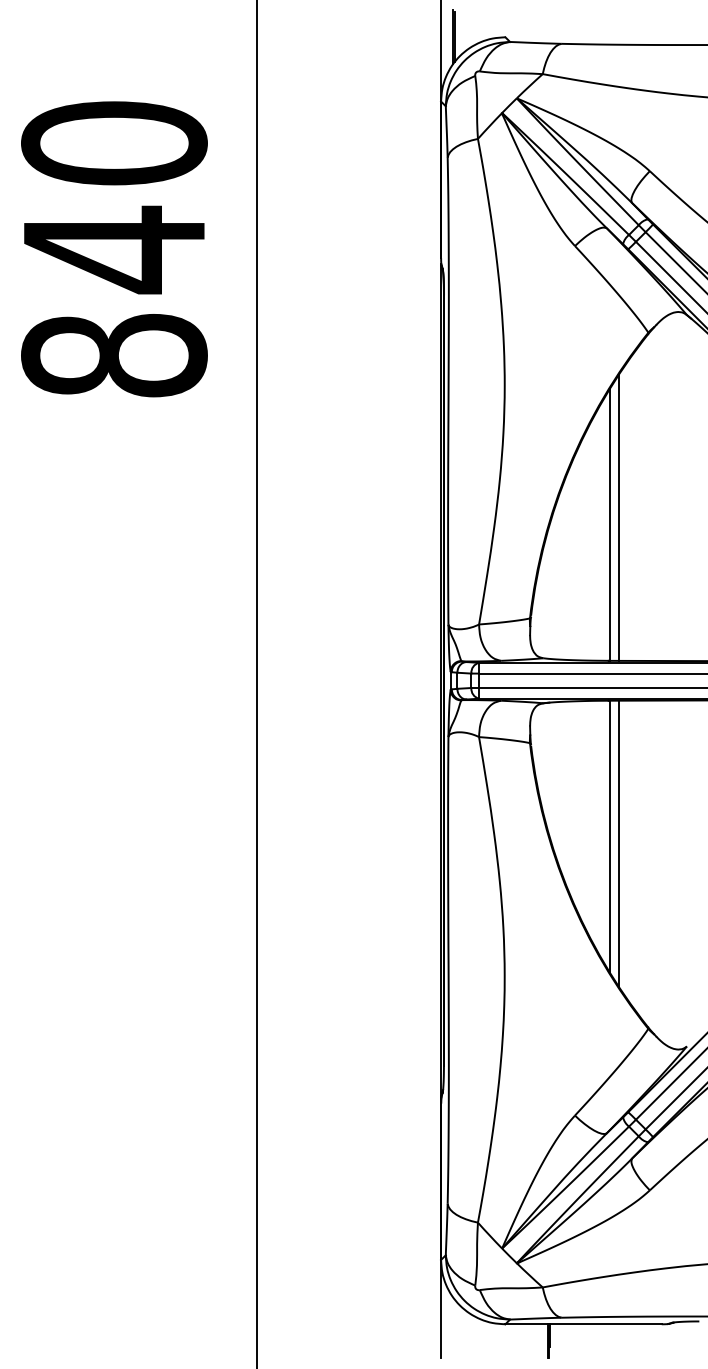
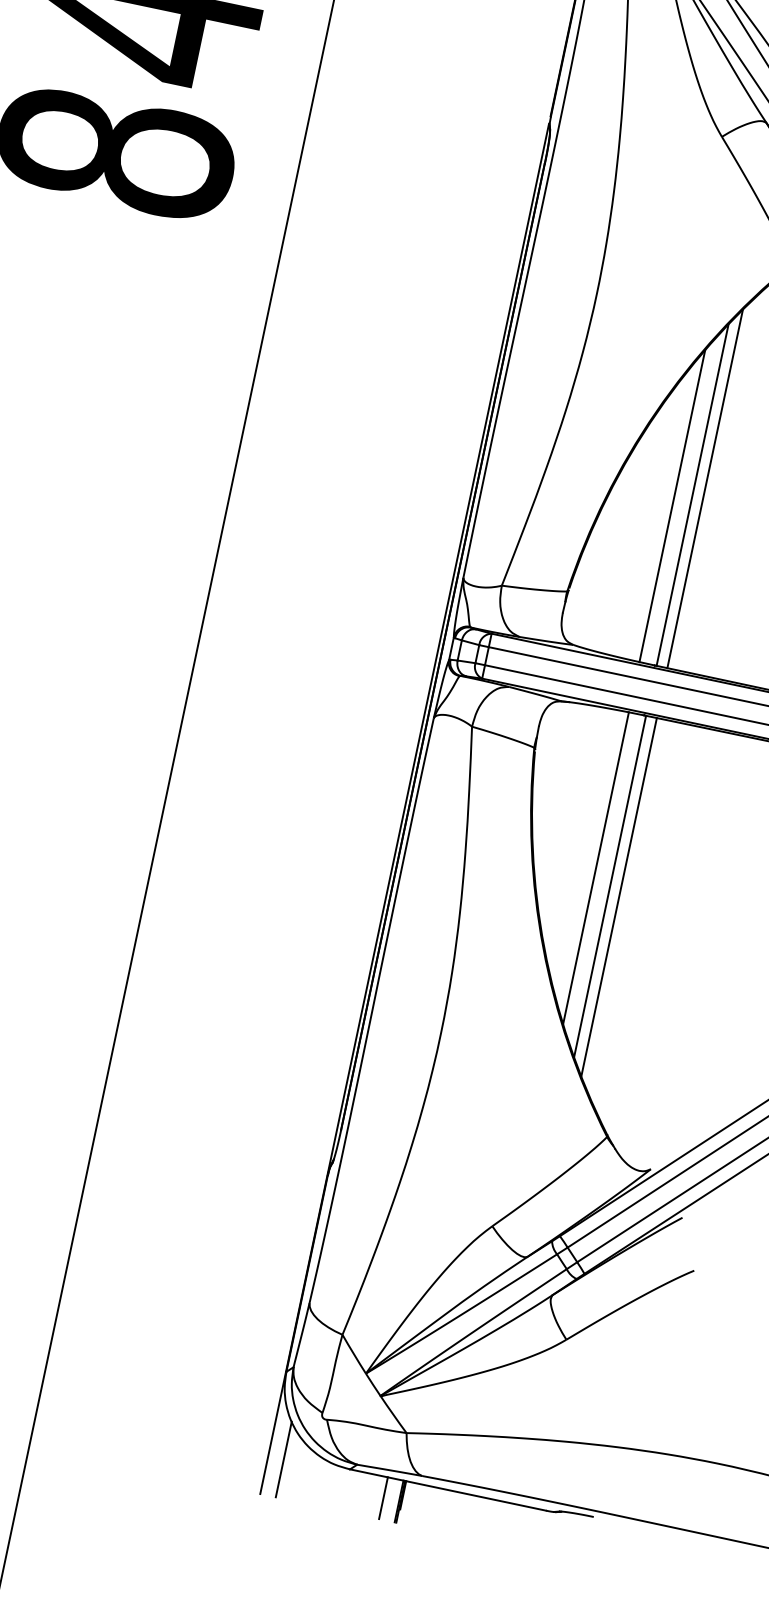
line: (596, 535) -> (672, 505), added
line: (596, 824) -> (596, 867), added
line: (453, 1327) -> (284, 1459), added
line: (535, 1340) -> (383, 1497), added

